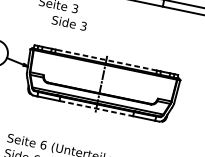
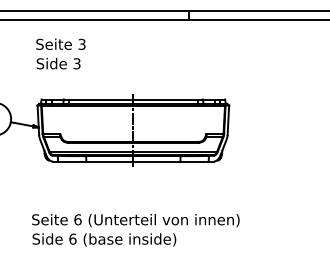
text: (69, 23) -> (58, 63), moved
line: (106, 60) -> (133, 99), dashed -> solid
line: (96, 108) -> (133, 161), dashed -> solid

